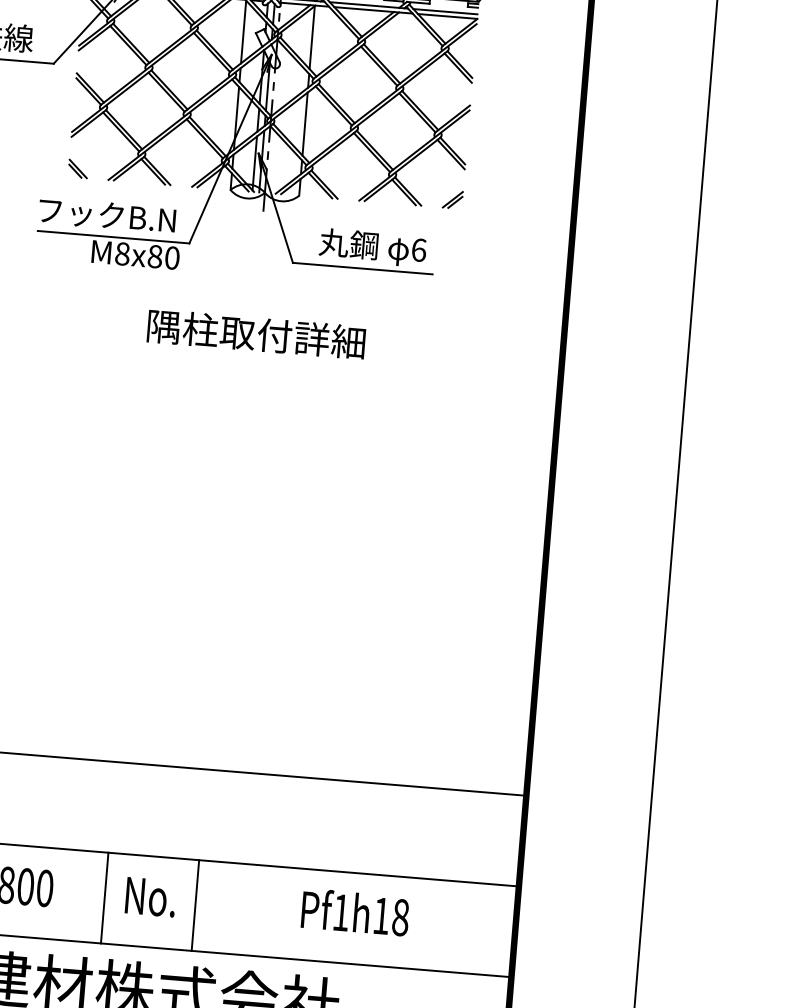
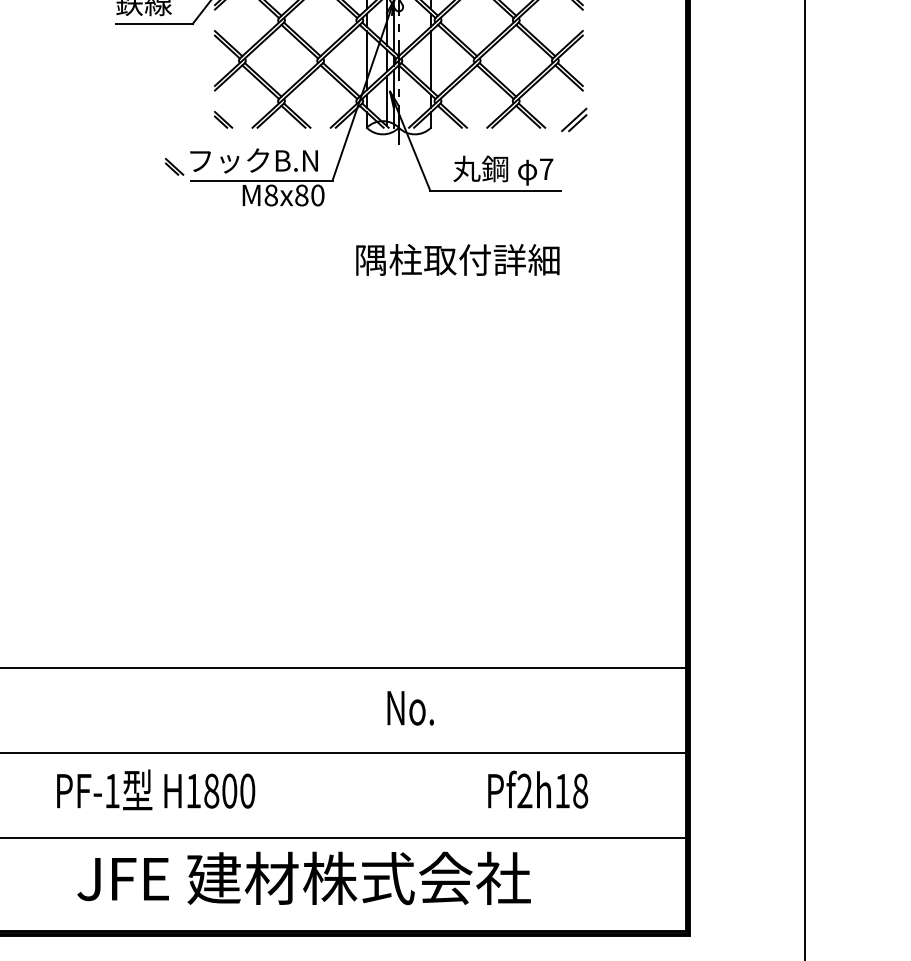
part: (452, 199) -> (573, 119), size x1.4
part: (21, 214) -> (174, 166), added
text: (418, 250) -> (546, 169), 6 -> 7
text: (256, 333) -> (457, 259), moved
line: (104, 897) -> (303, 795), removed
text: (150, 897) -> (410, 708), moved
line: (195, 905) -> (388, 795), removed
text: (340, 912) -> (524, 790), Pf1h18 -> Pf2h18

